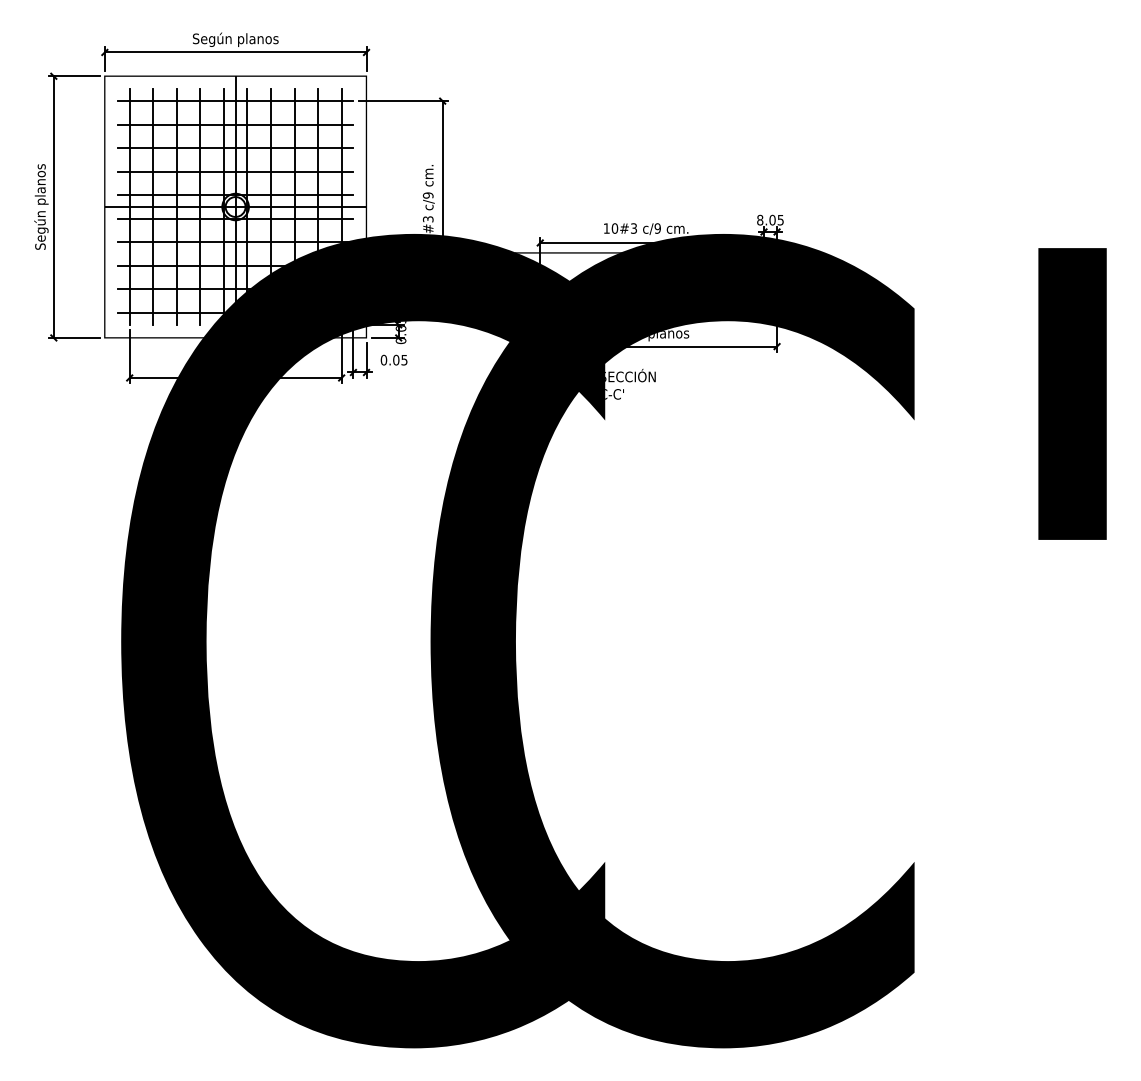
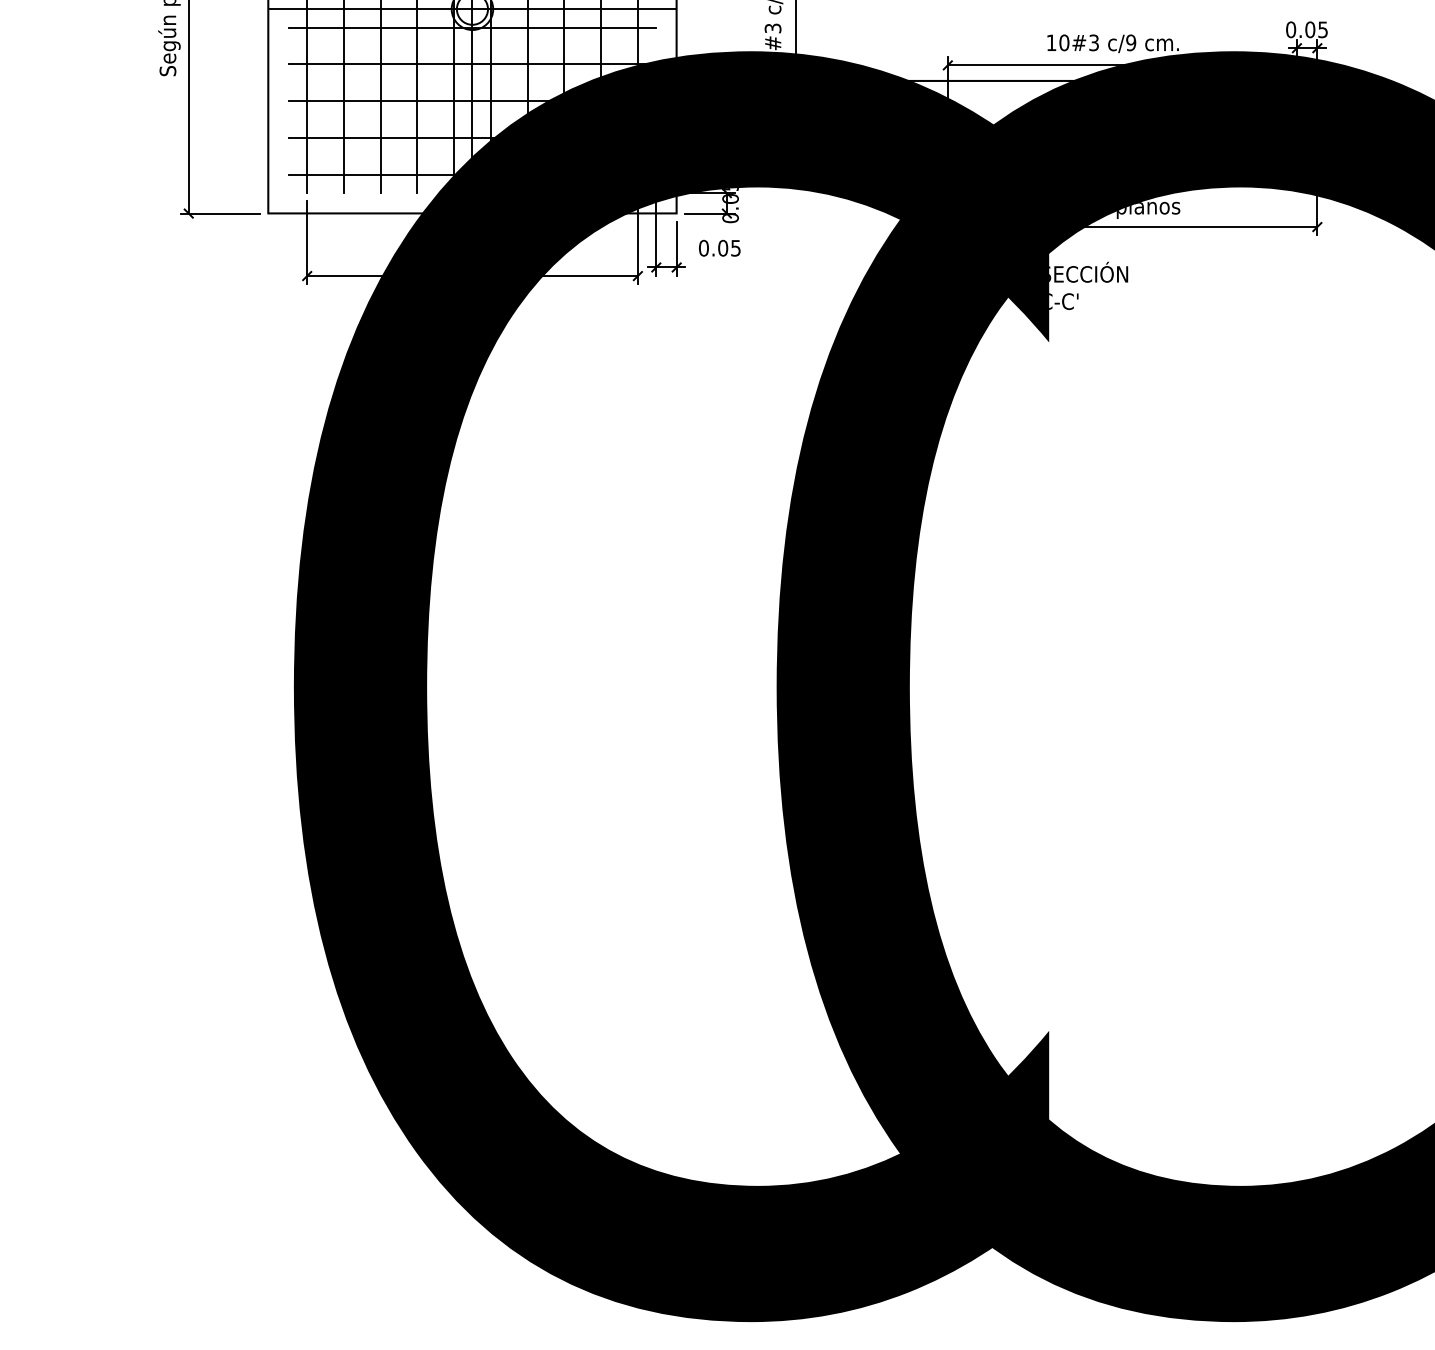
text: (760, 220) -> (1291, 30), 8.05 -> 0.05

